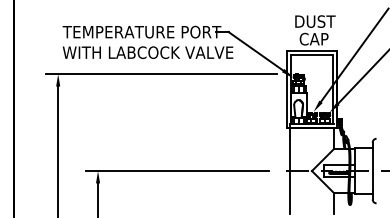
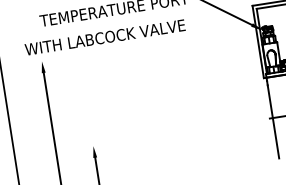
text: (147, 52) -> (104, 37), moved
line: (161, 74) -> (138, 46), removed
line: (176, 171) -> (166, 135), removed

